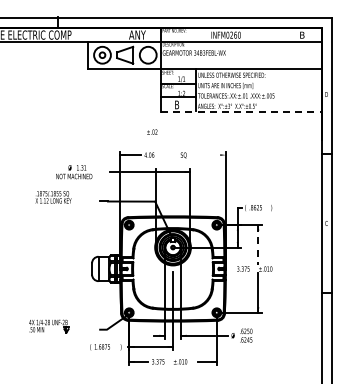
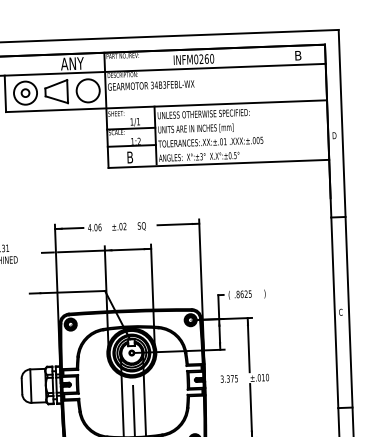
line: (241, 112) -> (218, 164), dashed -> solid
text: (152, 131) -> (119, 225), moved
line: (210, 155) -> (178, 225), added
line: (258, 244) -> (248, 344), dashed -> solid

